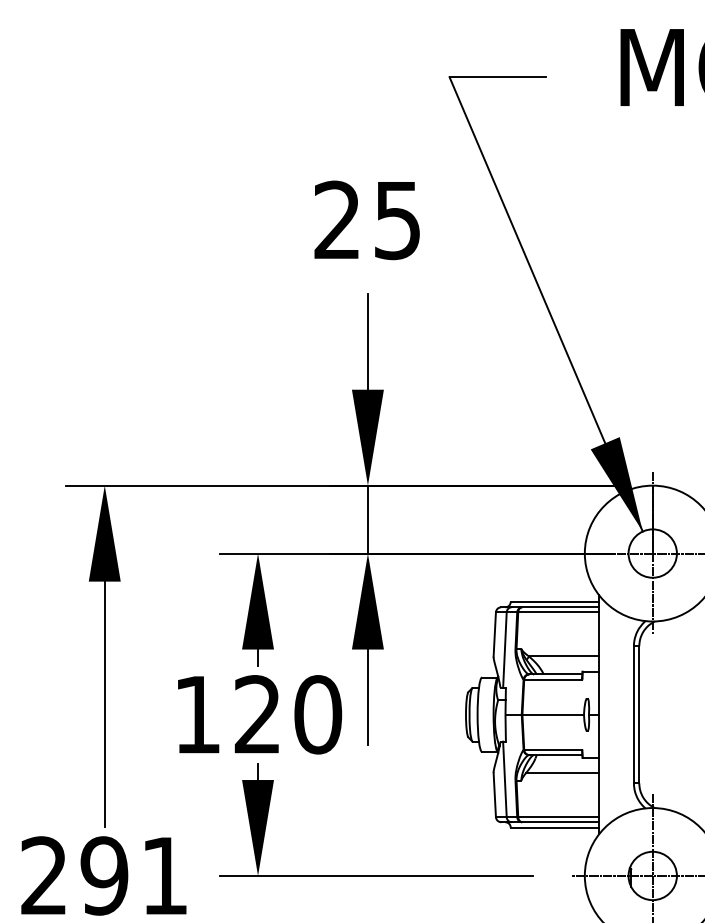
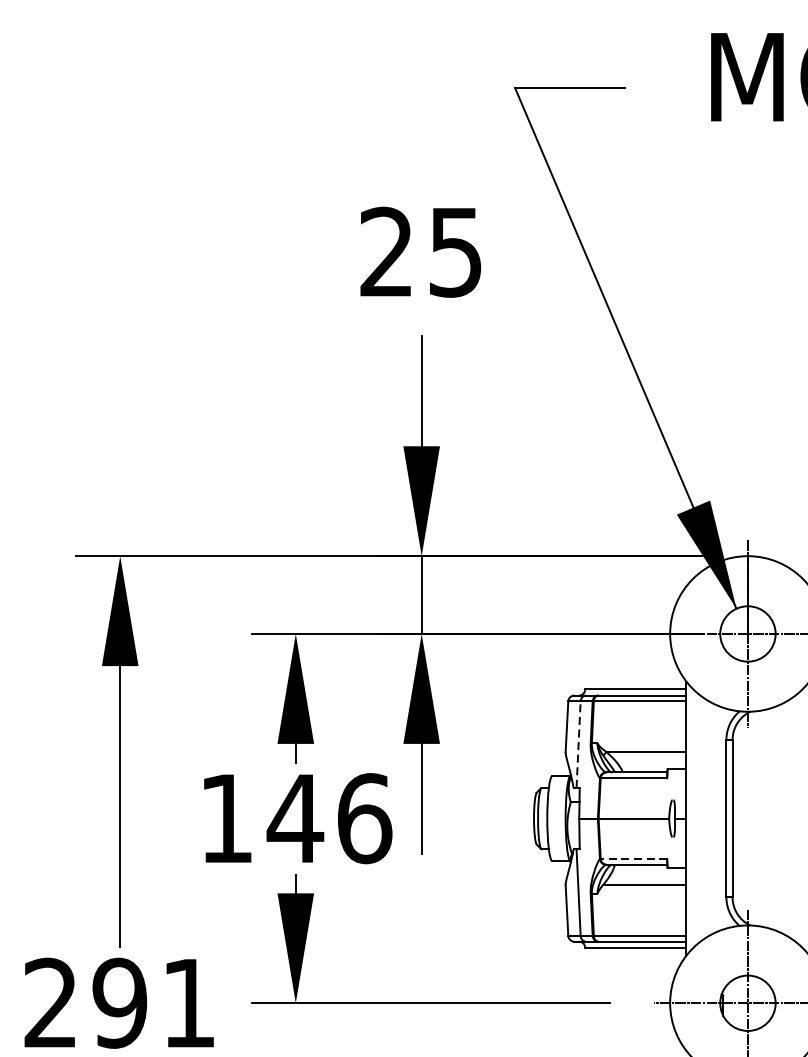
line: (504, 650) -> (578, 744), solid -> dashed
text: (287, 714) -> (329, 818), 120 -> 146
line: (553, 749) -> (634, 858), solid -> dashed

